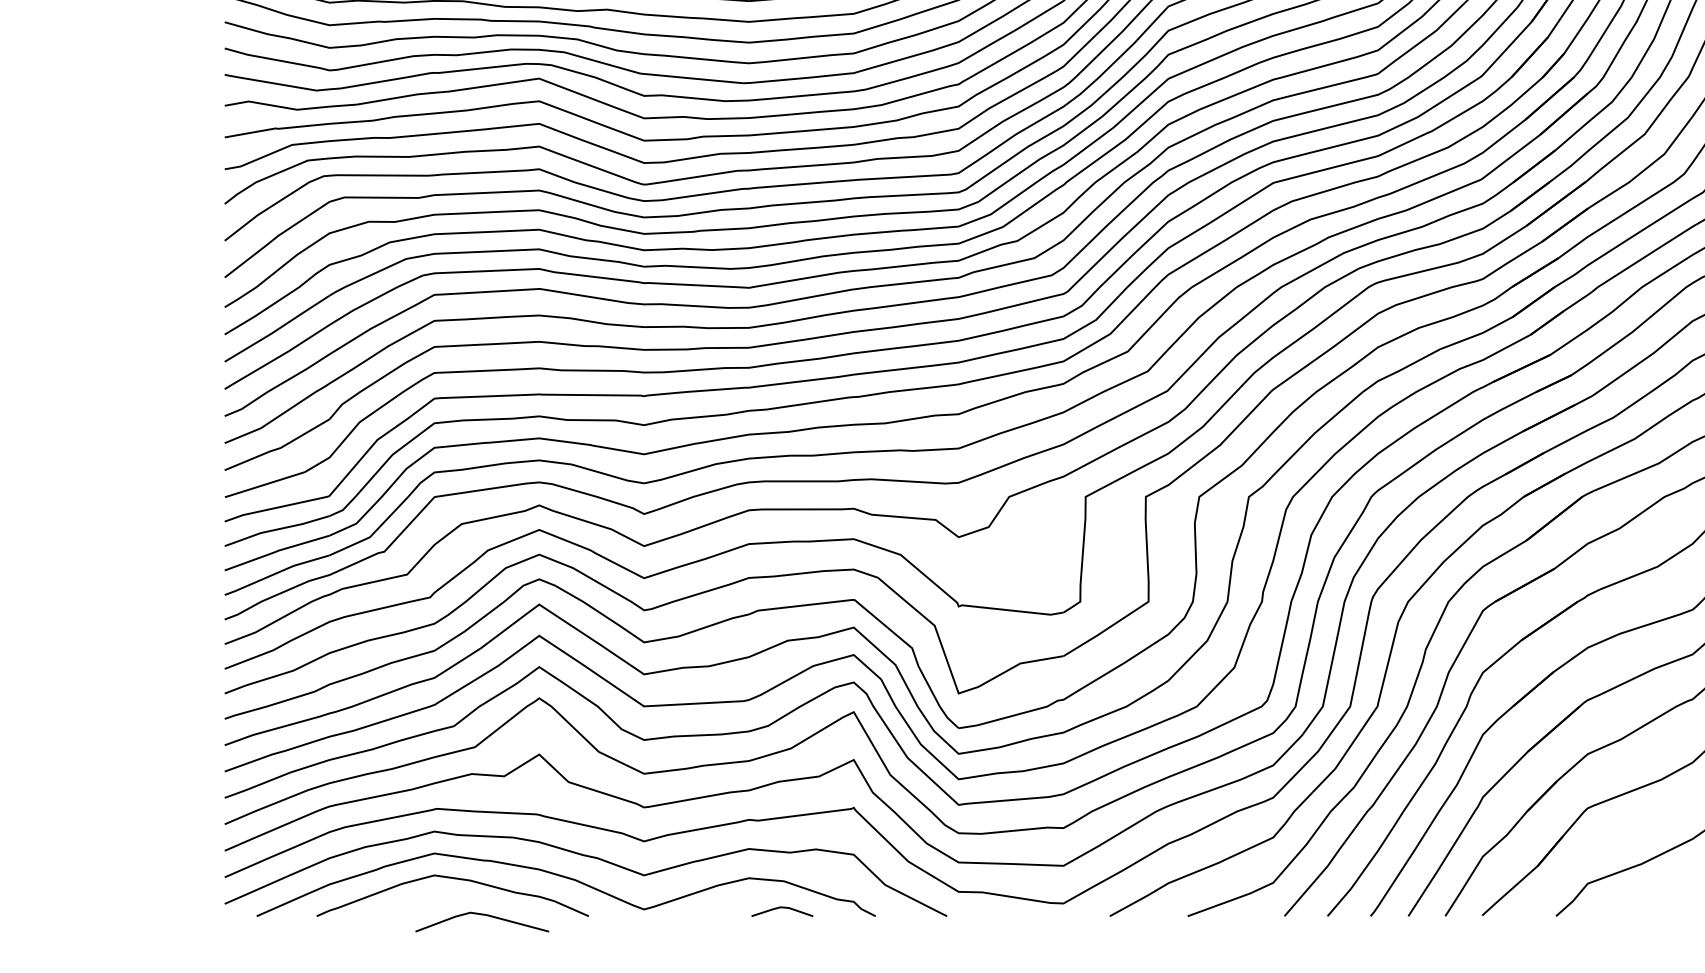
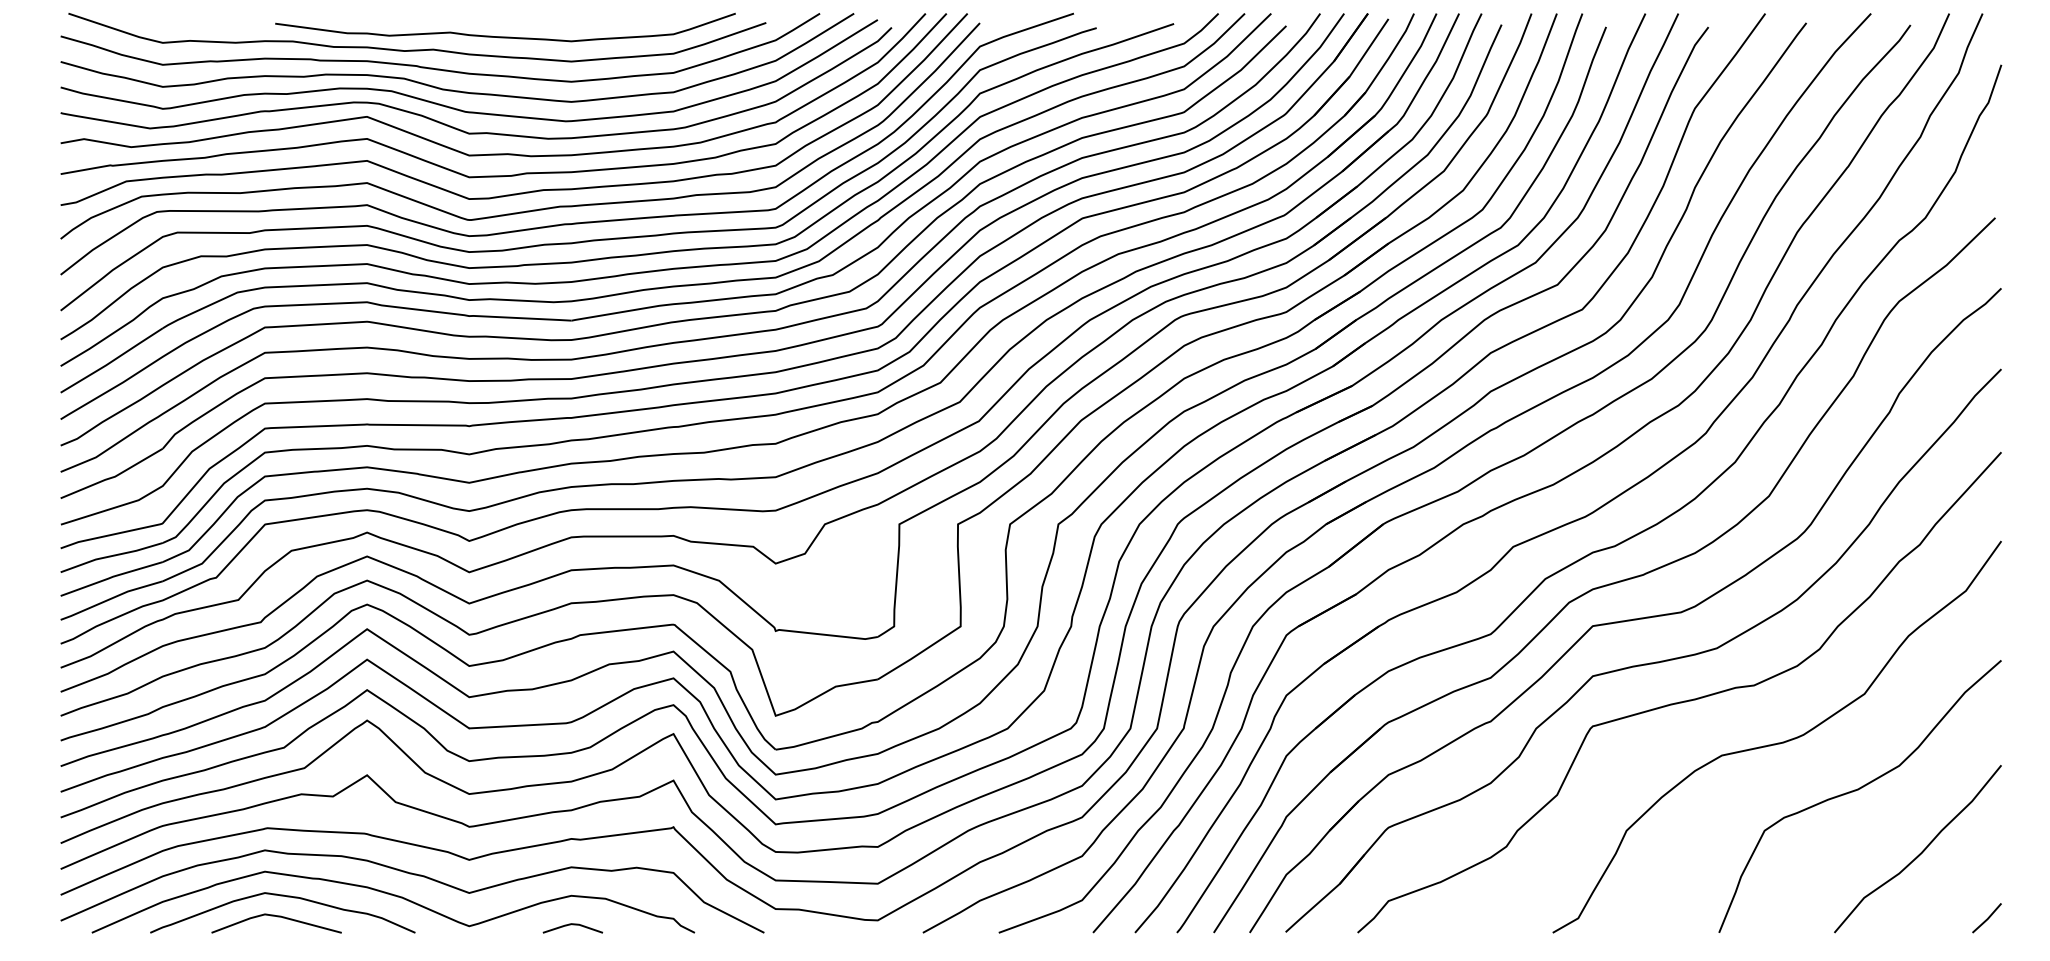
line: (781, 908) -> (572, 925), moved
line: (483, 915) -> (277, 917), moved

